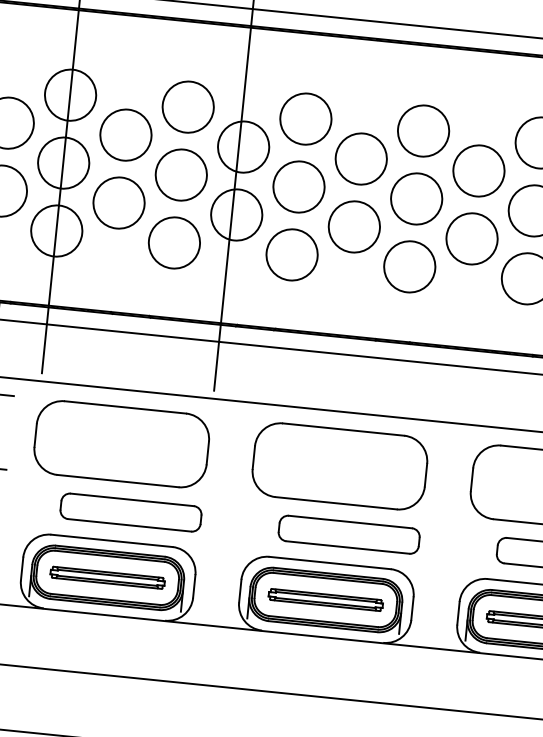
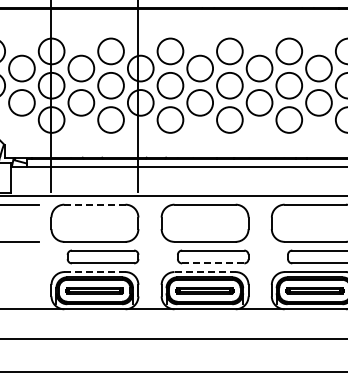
line: (124, 406) -> (94, 204), solid -> dashed
line: (110, 541) -> (94, 272), solid -> dashed
line: (346, 547) -> (212, 263), solid -> dashed
line: (330, 563) -> (205, 272), solid -> dashed

